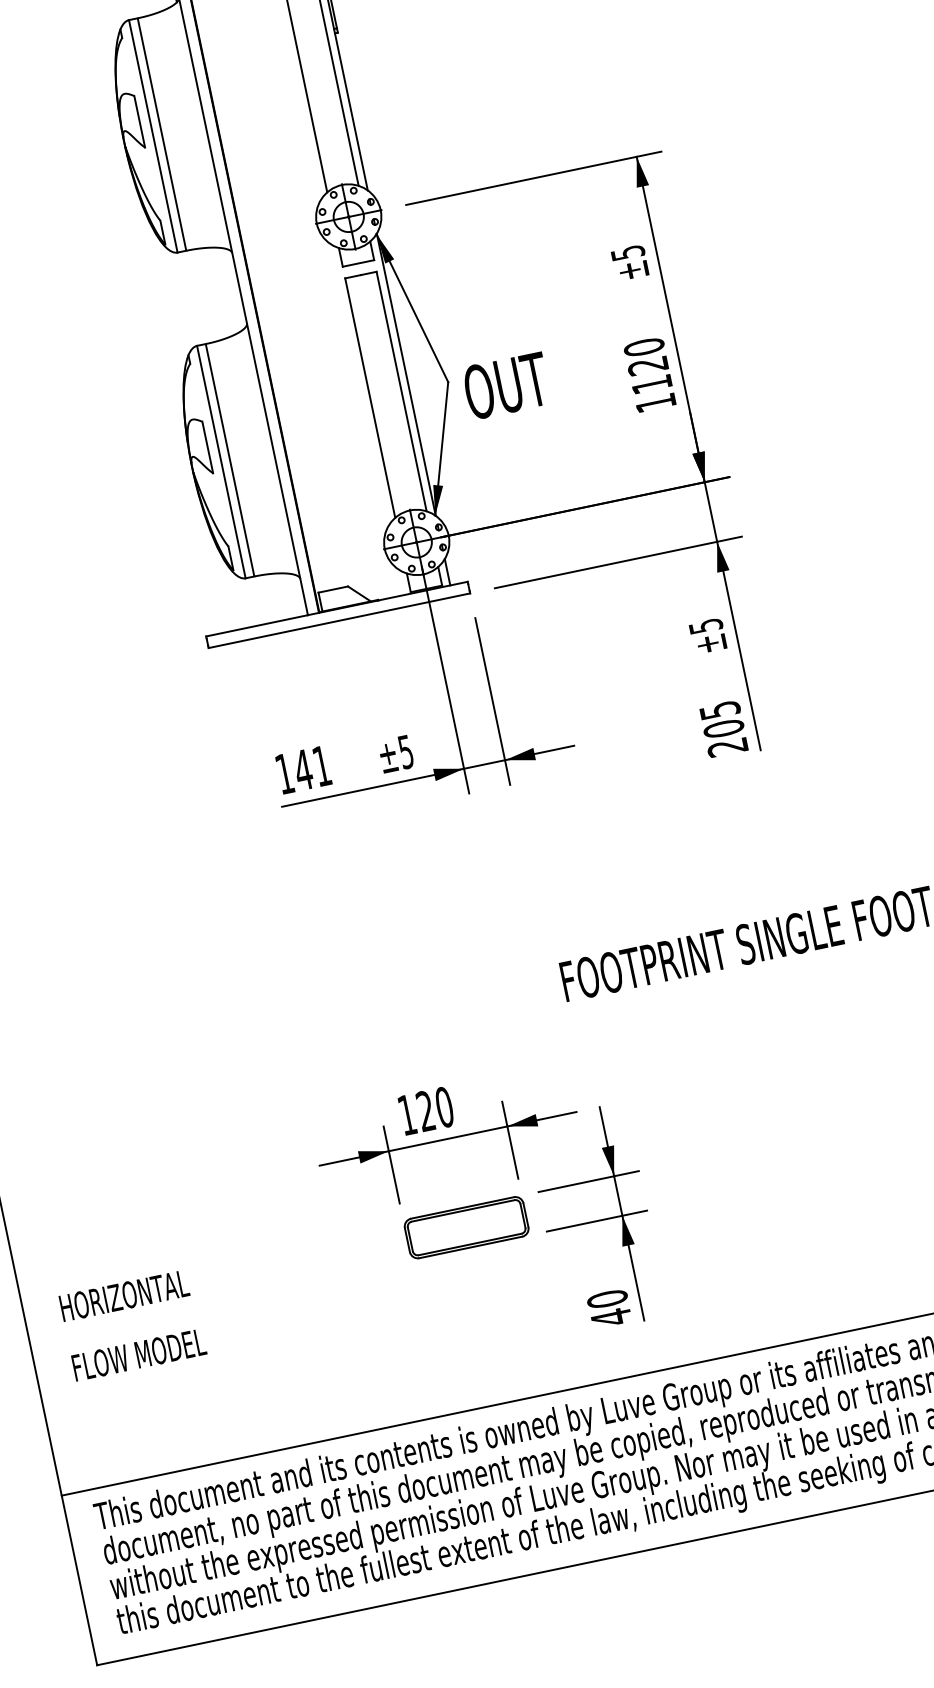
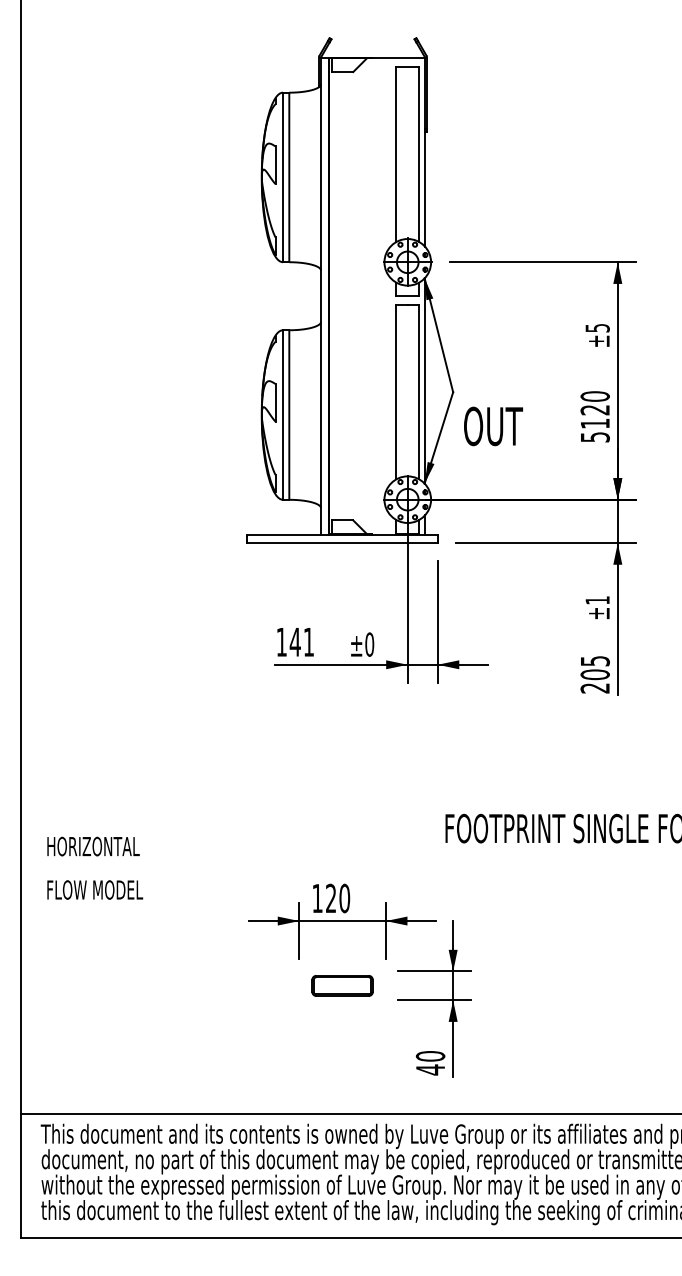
text: (506, 385) -> (493, 426), moved
text: (656, 403) -> (595, 437), 1120 -> 5120
text: (705, 626) -> (597, 600), ±5 -> ±1
text: (405, 751) -> (369, 644), ±5 -> ±0
part: (466, 1227) -> (342, 985), size x0.7
text: (133, 1324) -> (95, 867), moved

